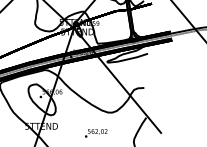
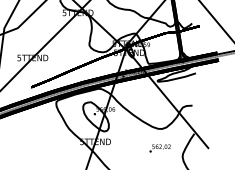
text: (95, 133) -> (159, 148), moved

